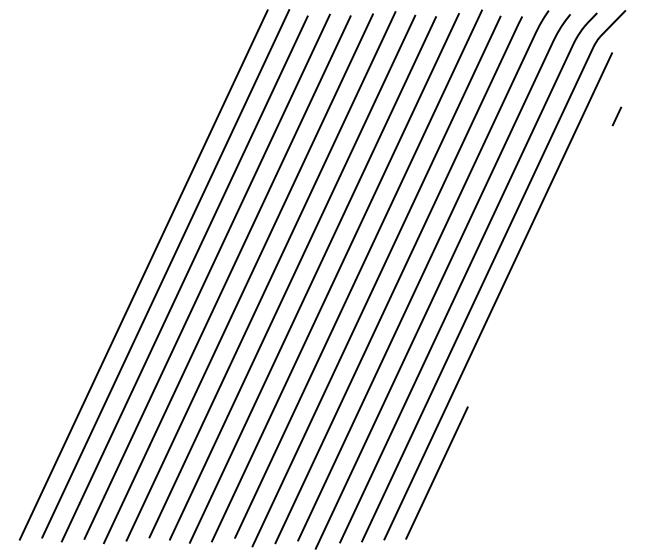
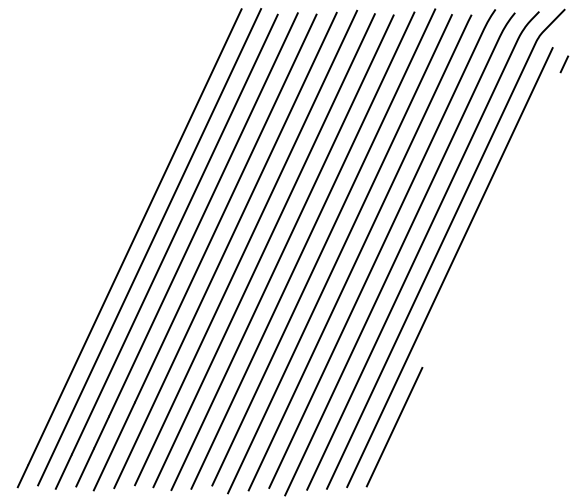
line: (616, 116) -> (563, 64), moved

